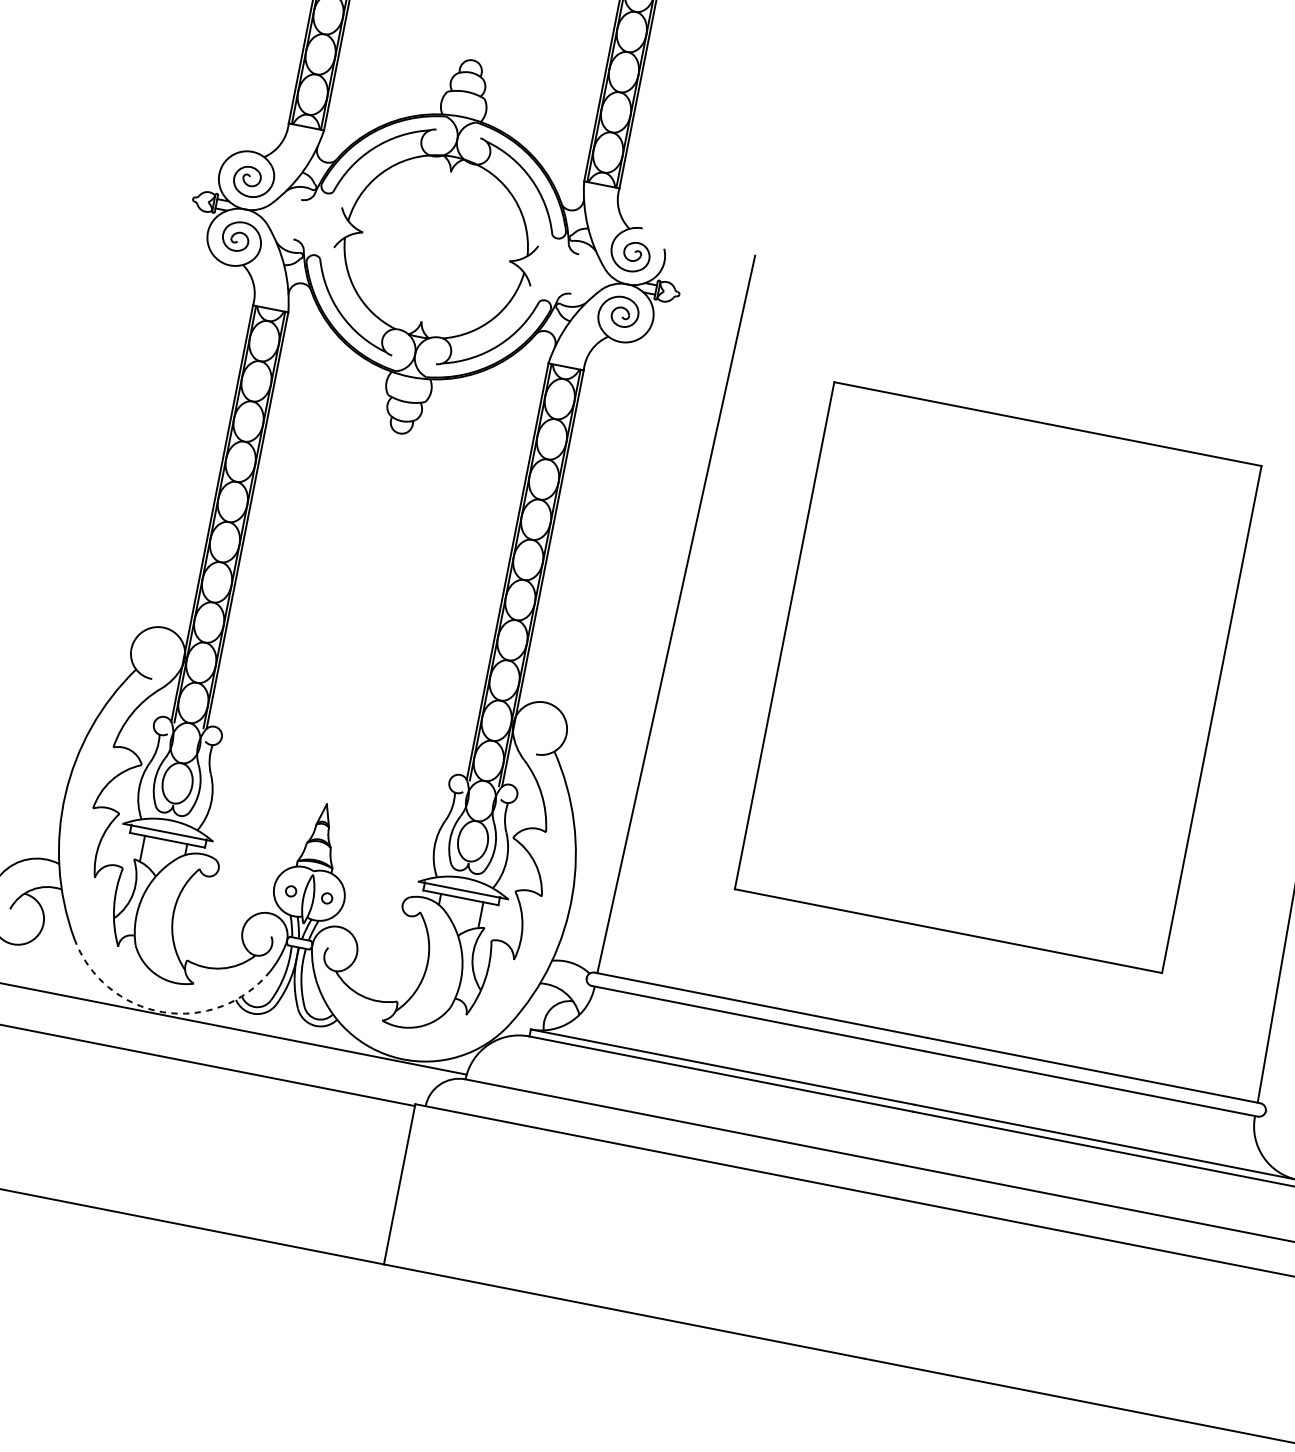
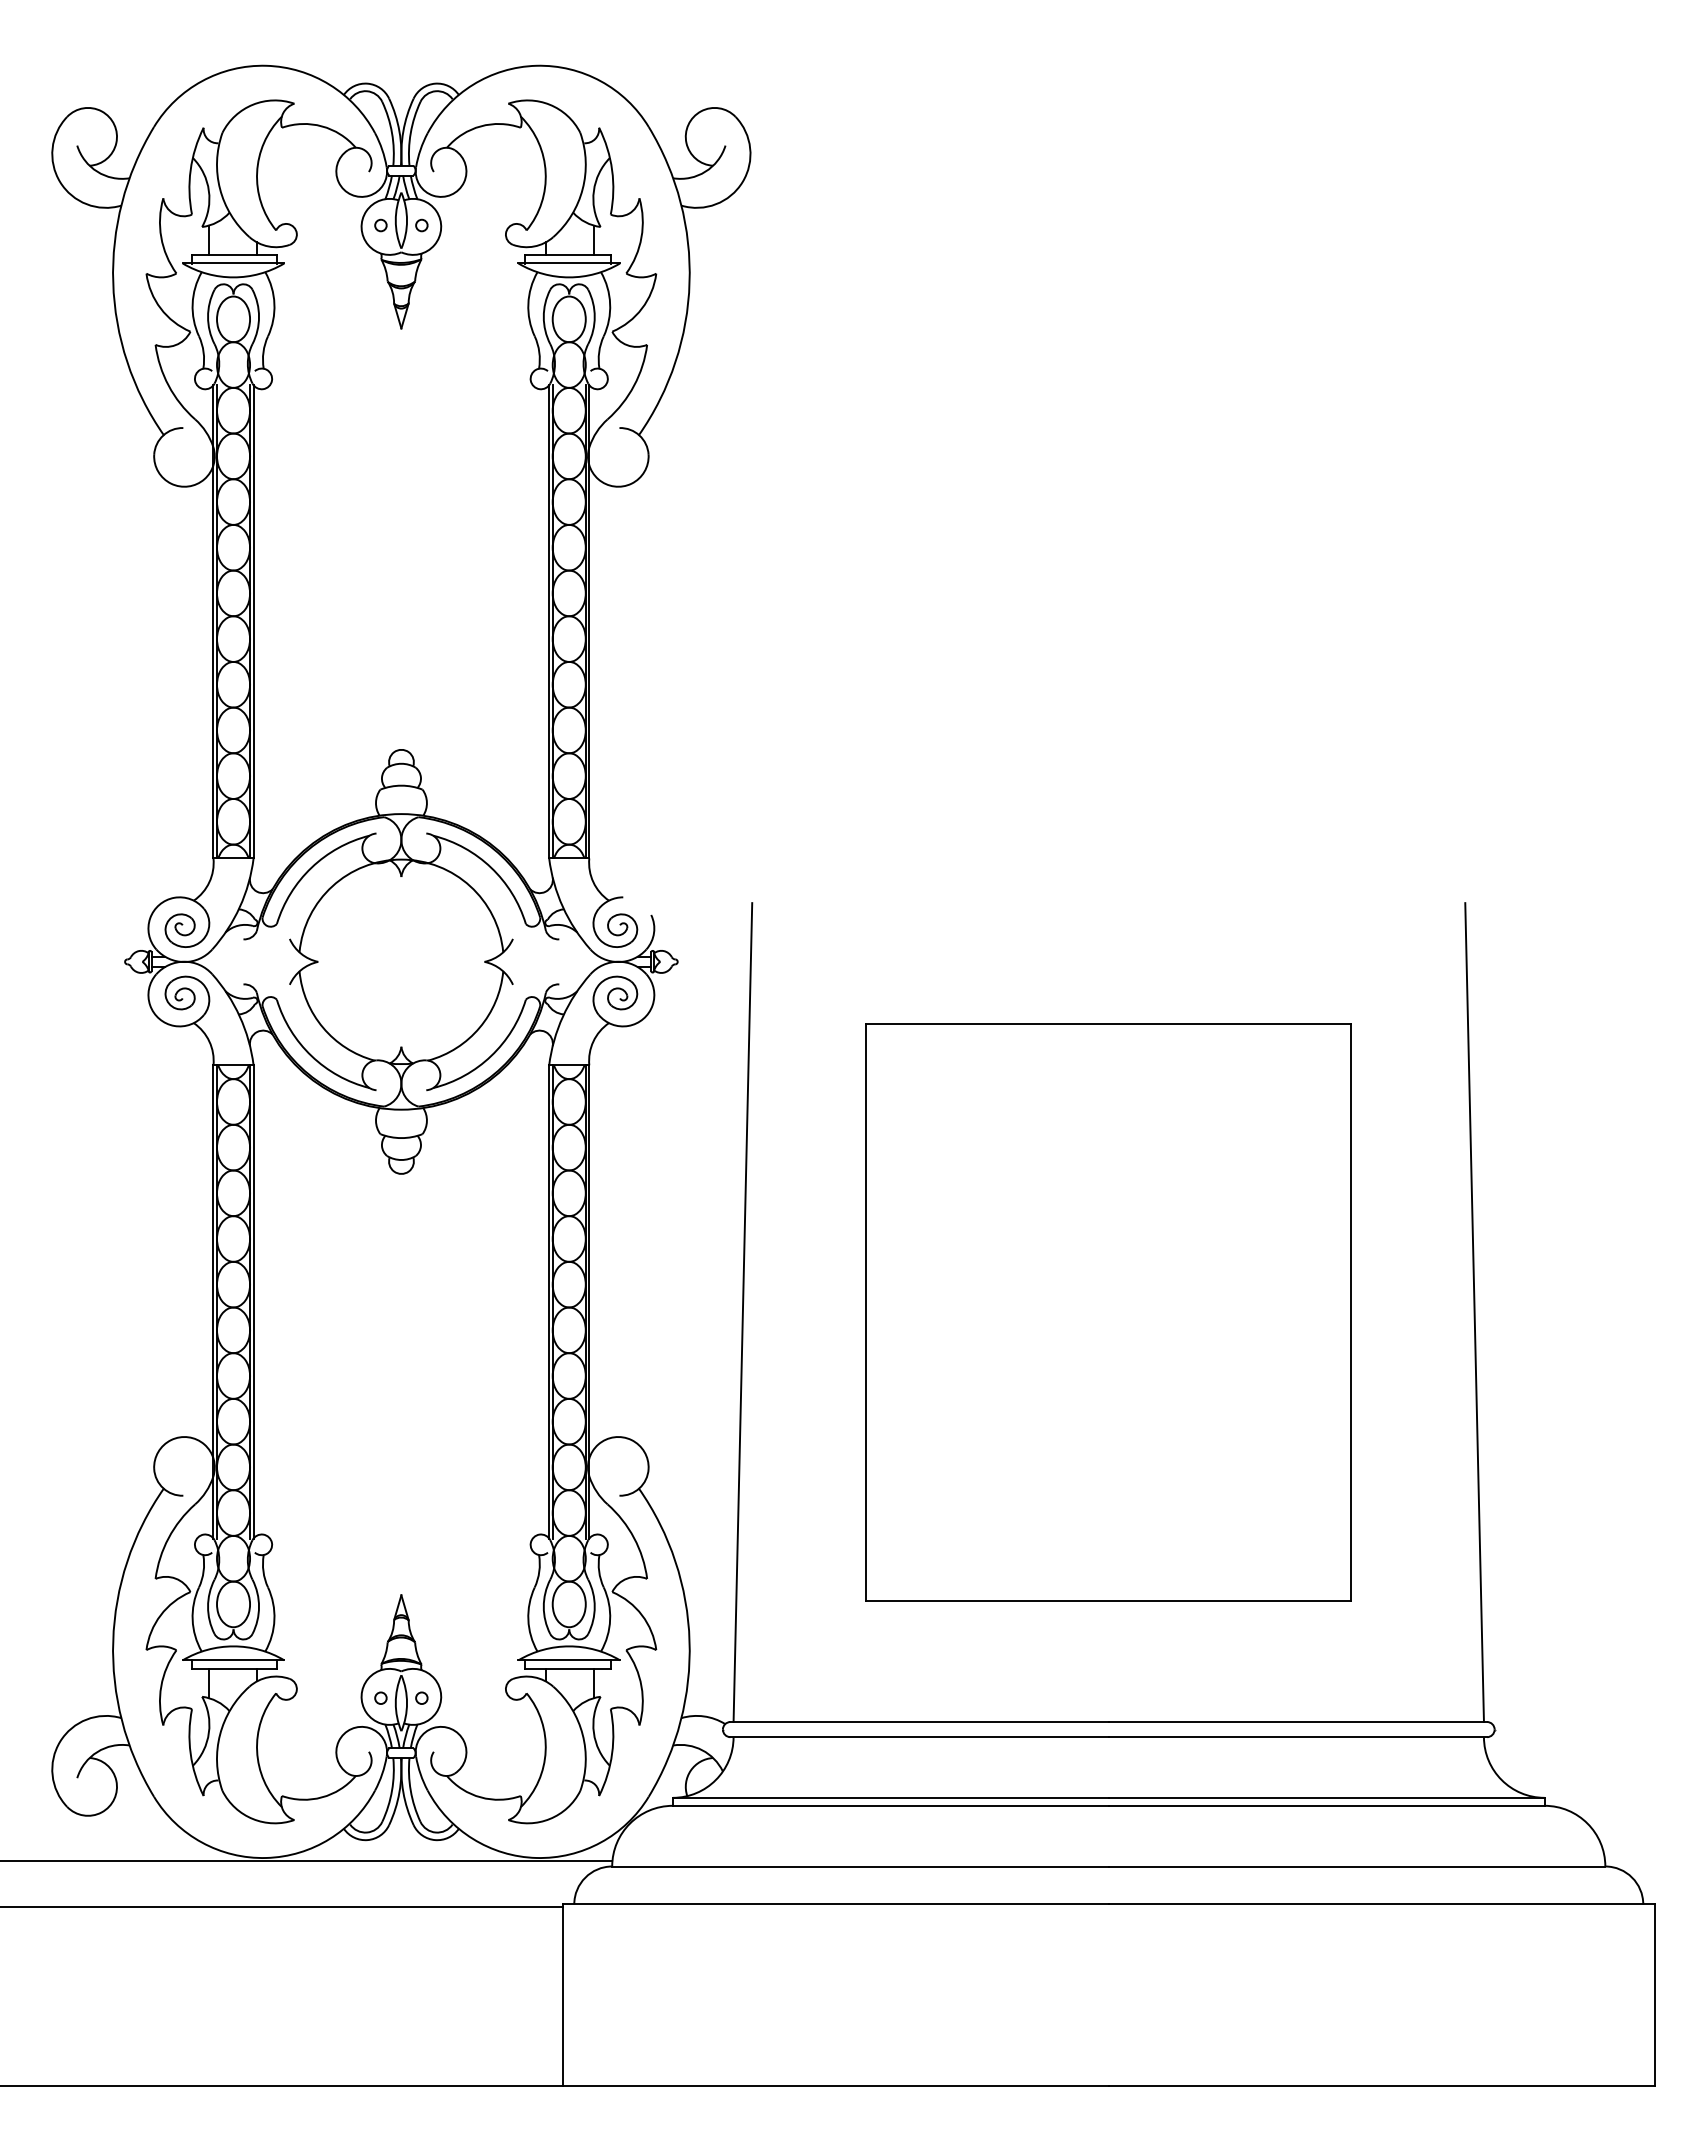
arc: (162, 1011) -> (266, 1857), dashed -> solid

